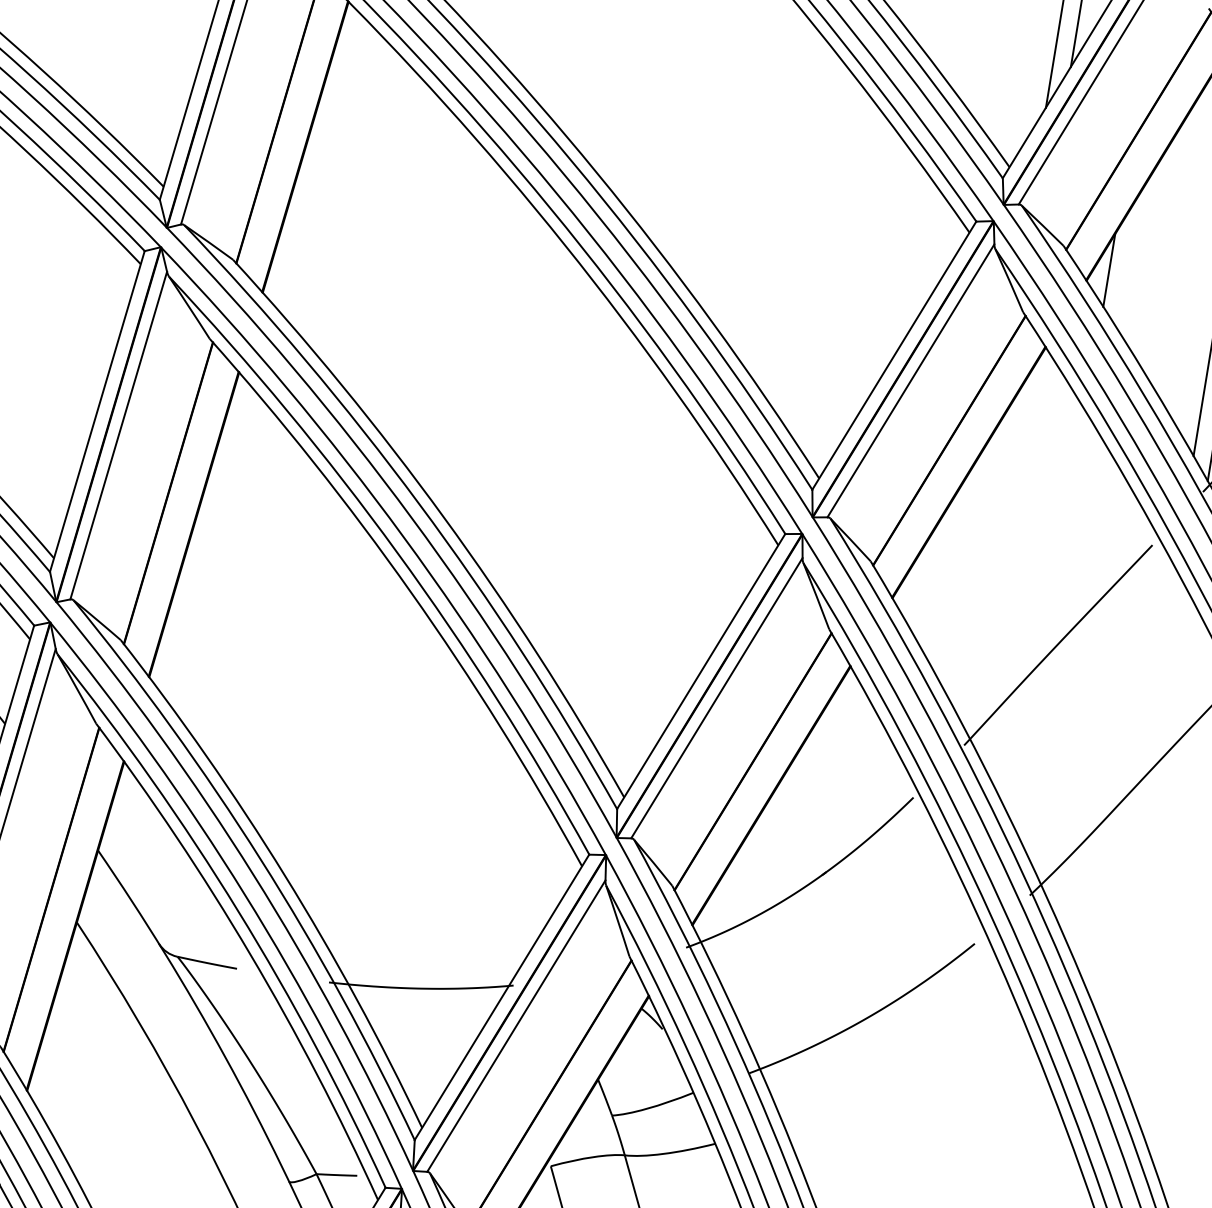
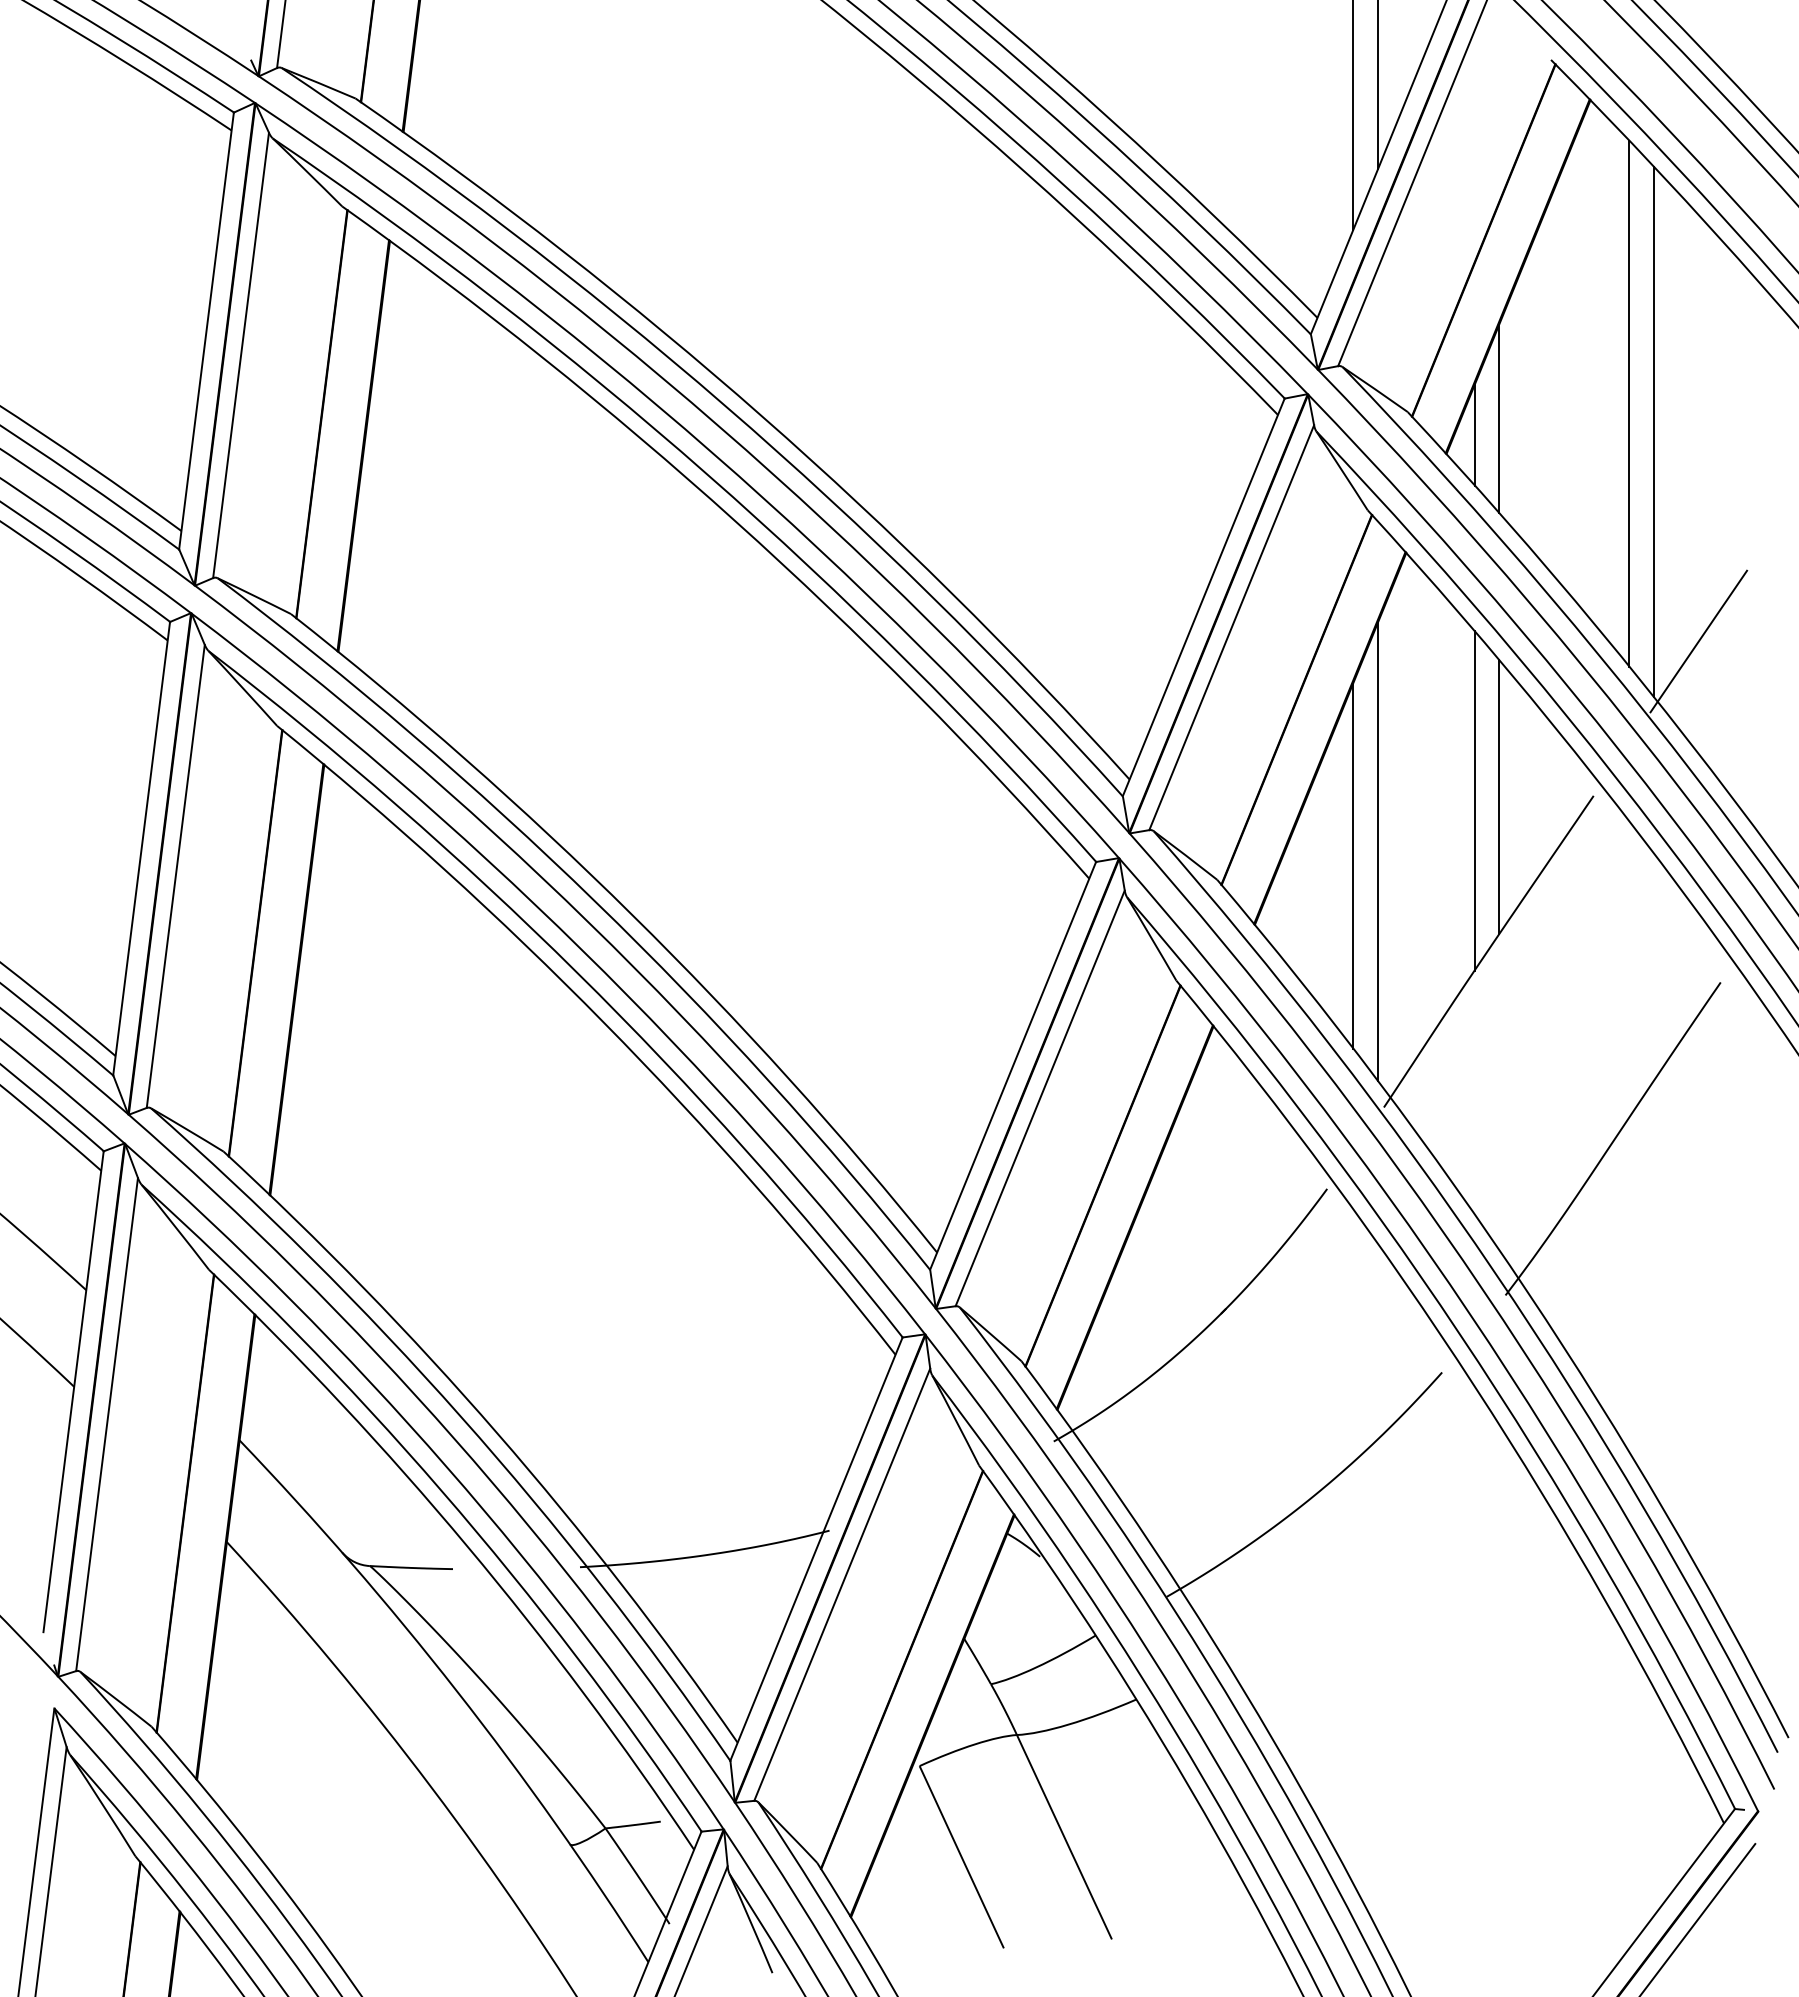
line: (1129, 261) -> (1499, 418), added
line: (1065, 535) -> (1474, 801), added
line: (1084, 535) -> (1499, 797), added
line: (990, 559) -> (1378, 851), added
line: (970, 567) -> (1353, 865), added

